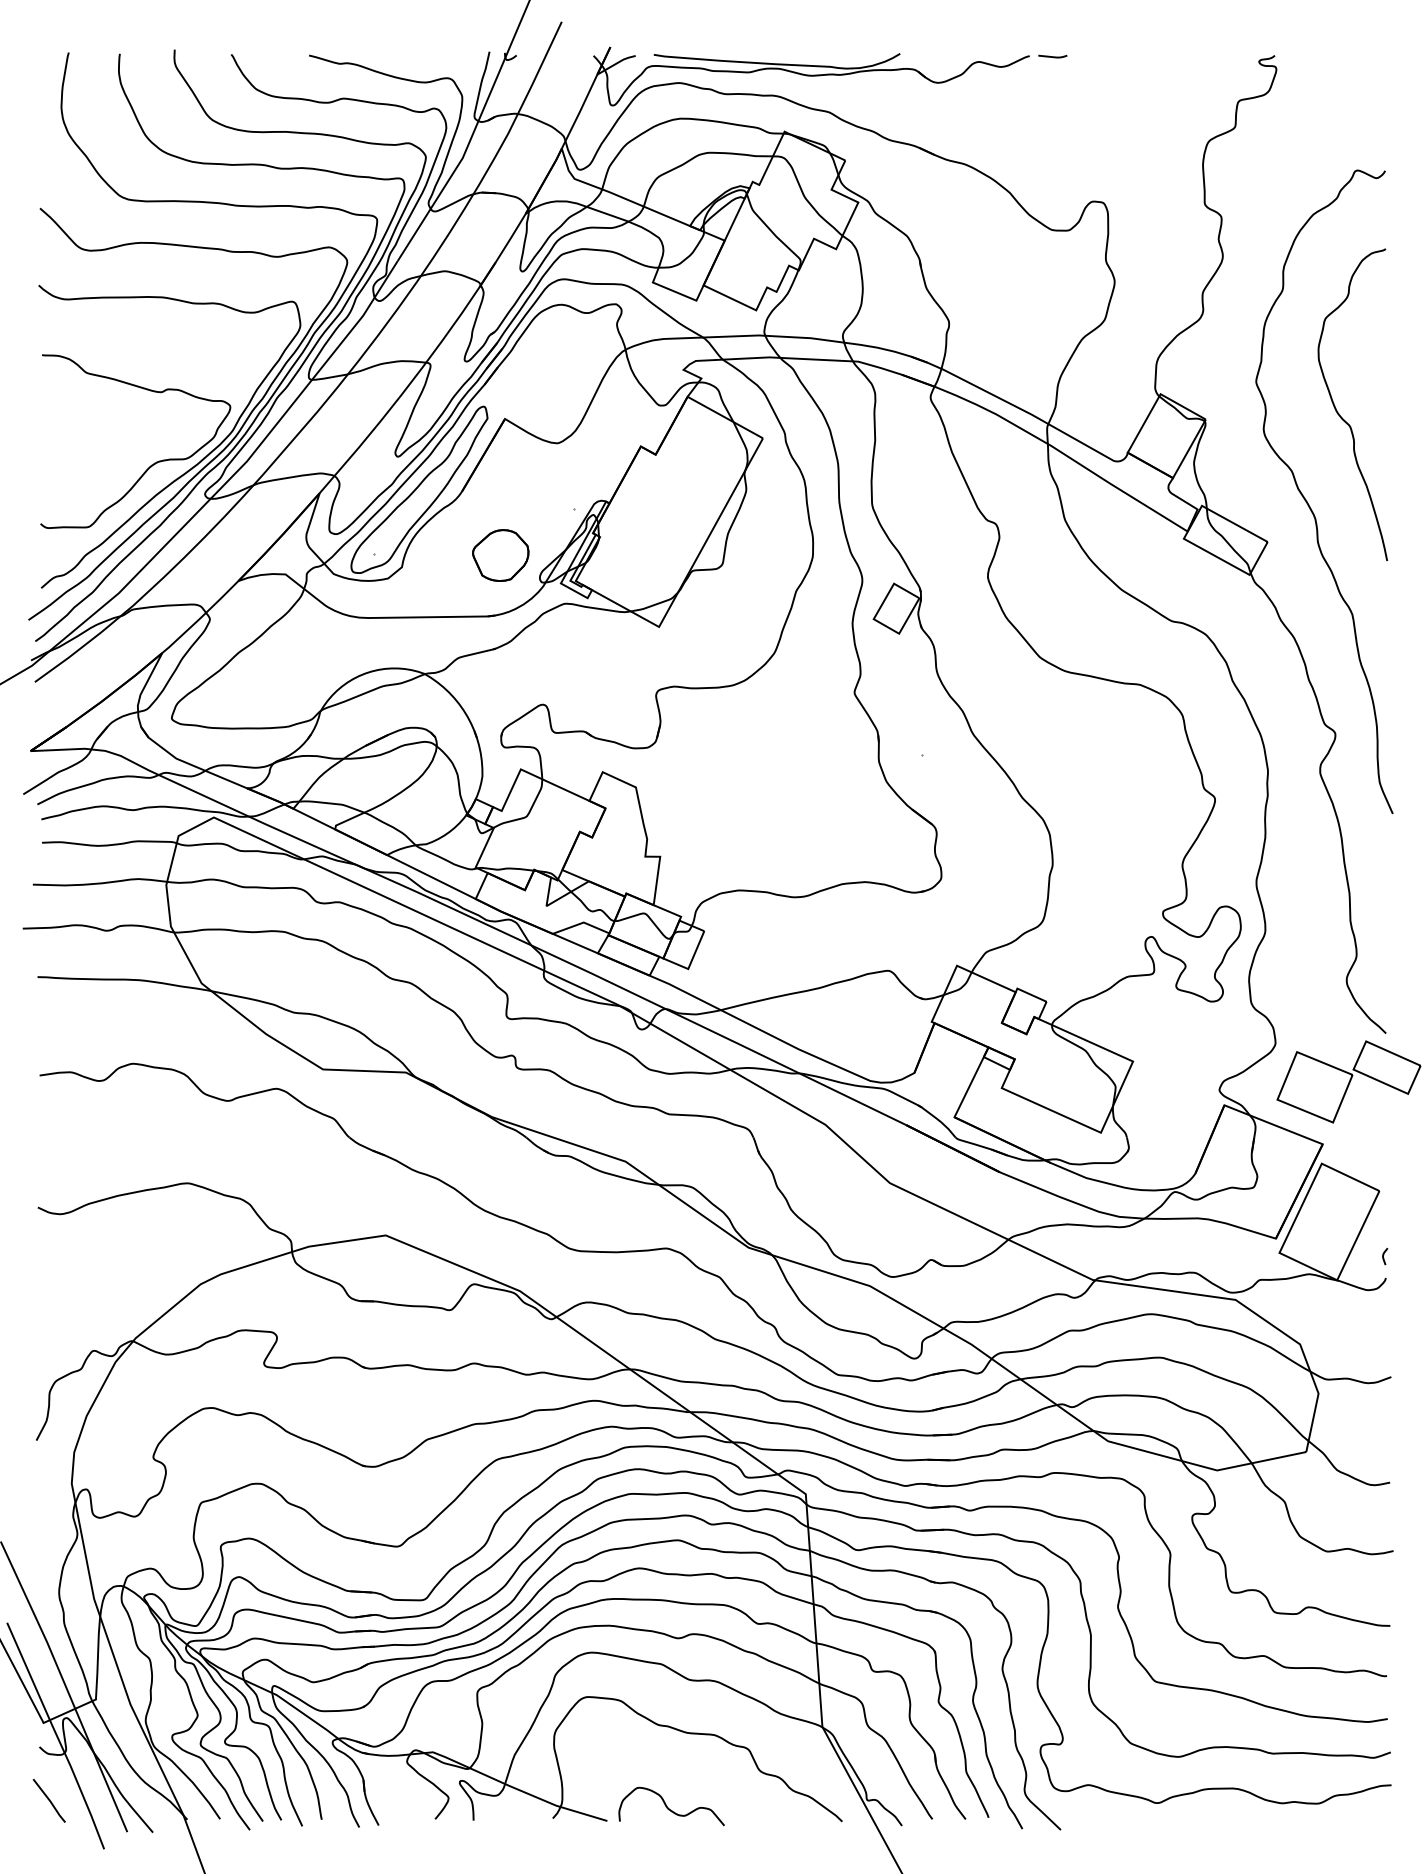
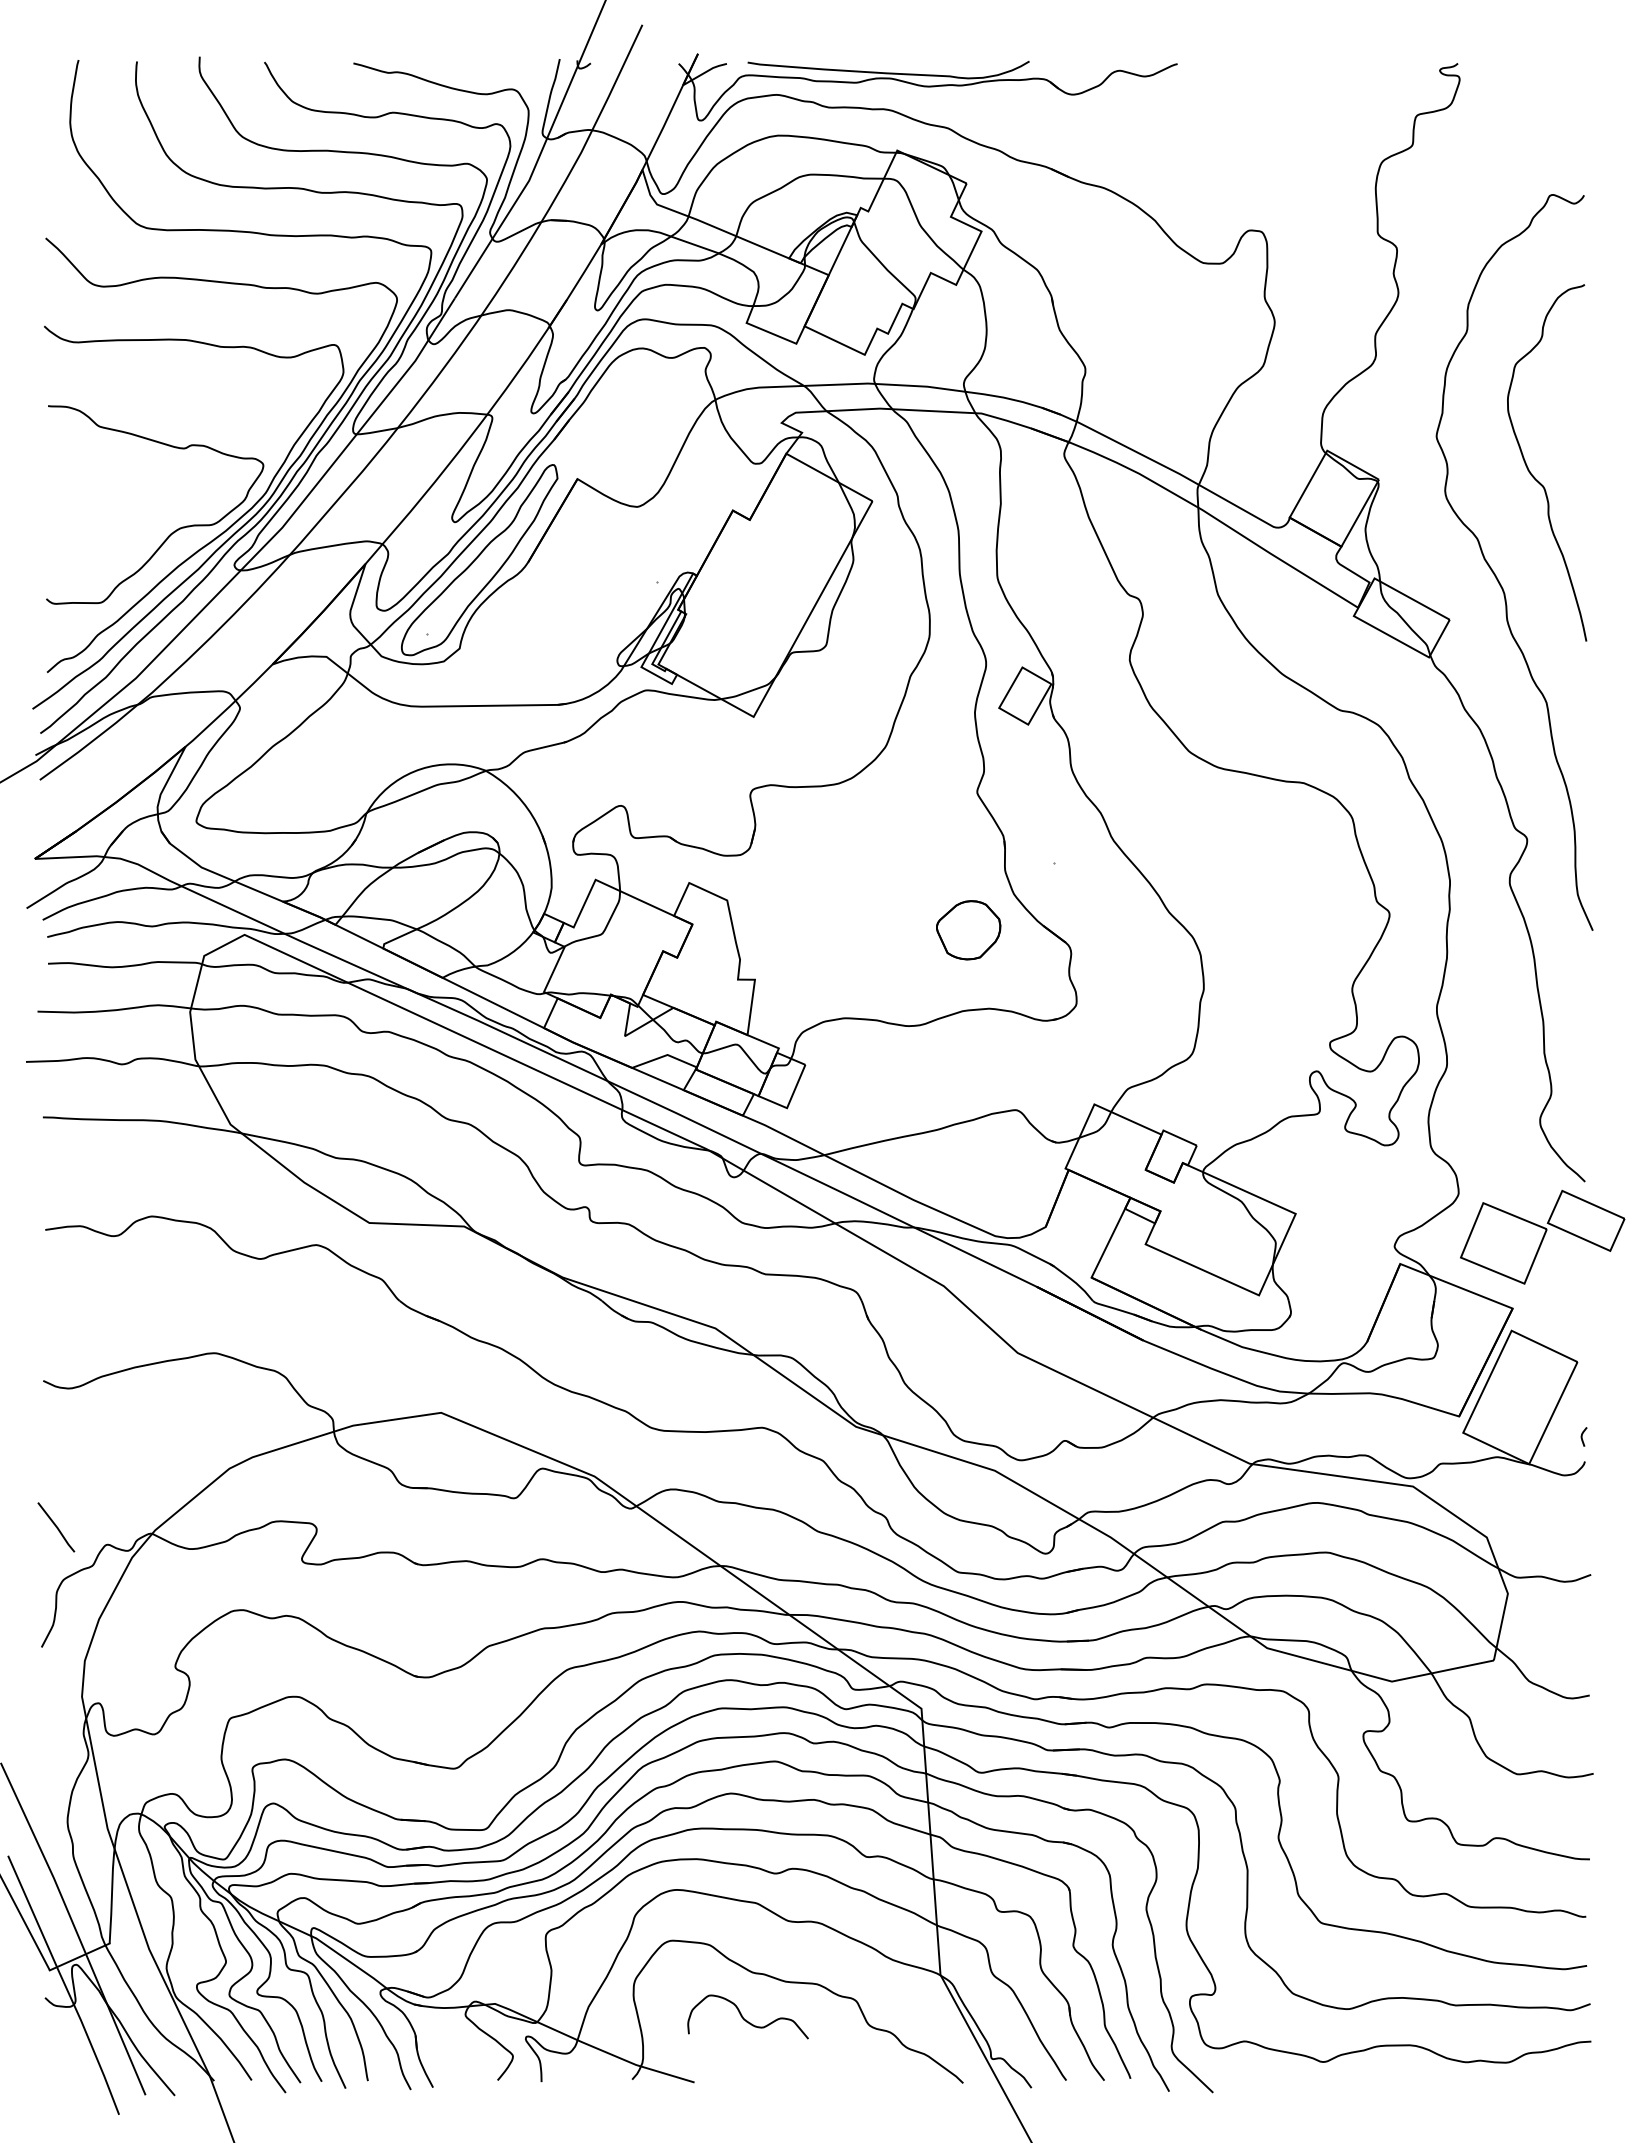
curve: (1052, 56) -> (1203, 64), removed
part: (500, 555) -> (968, 930), moved
line: (49, 1800) -> (56, 1527), moved
curve: (668, 1807) -> (744, 2018), moved

